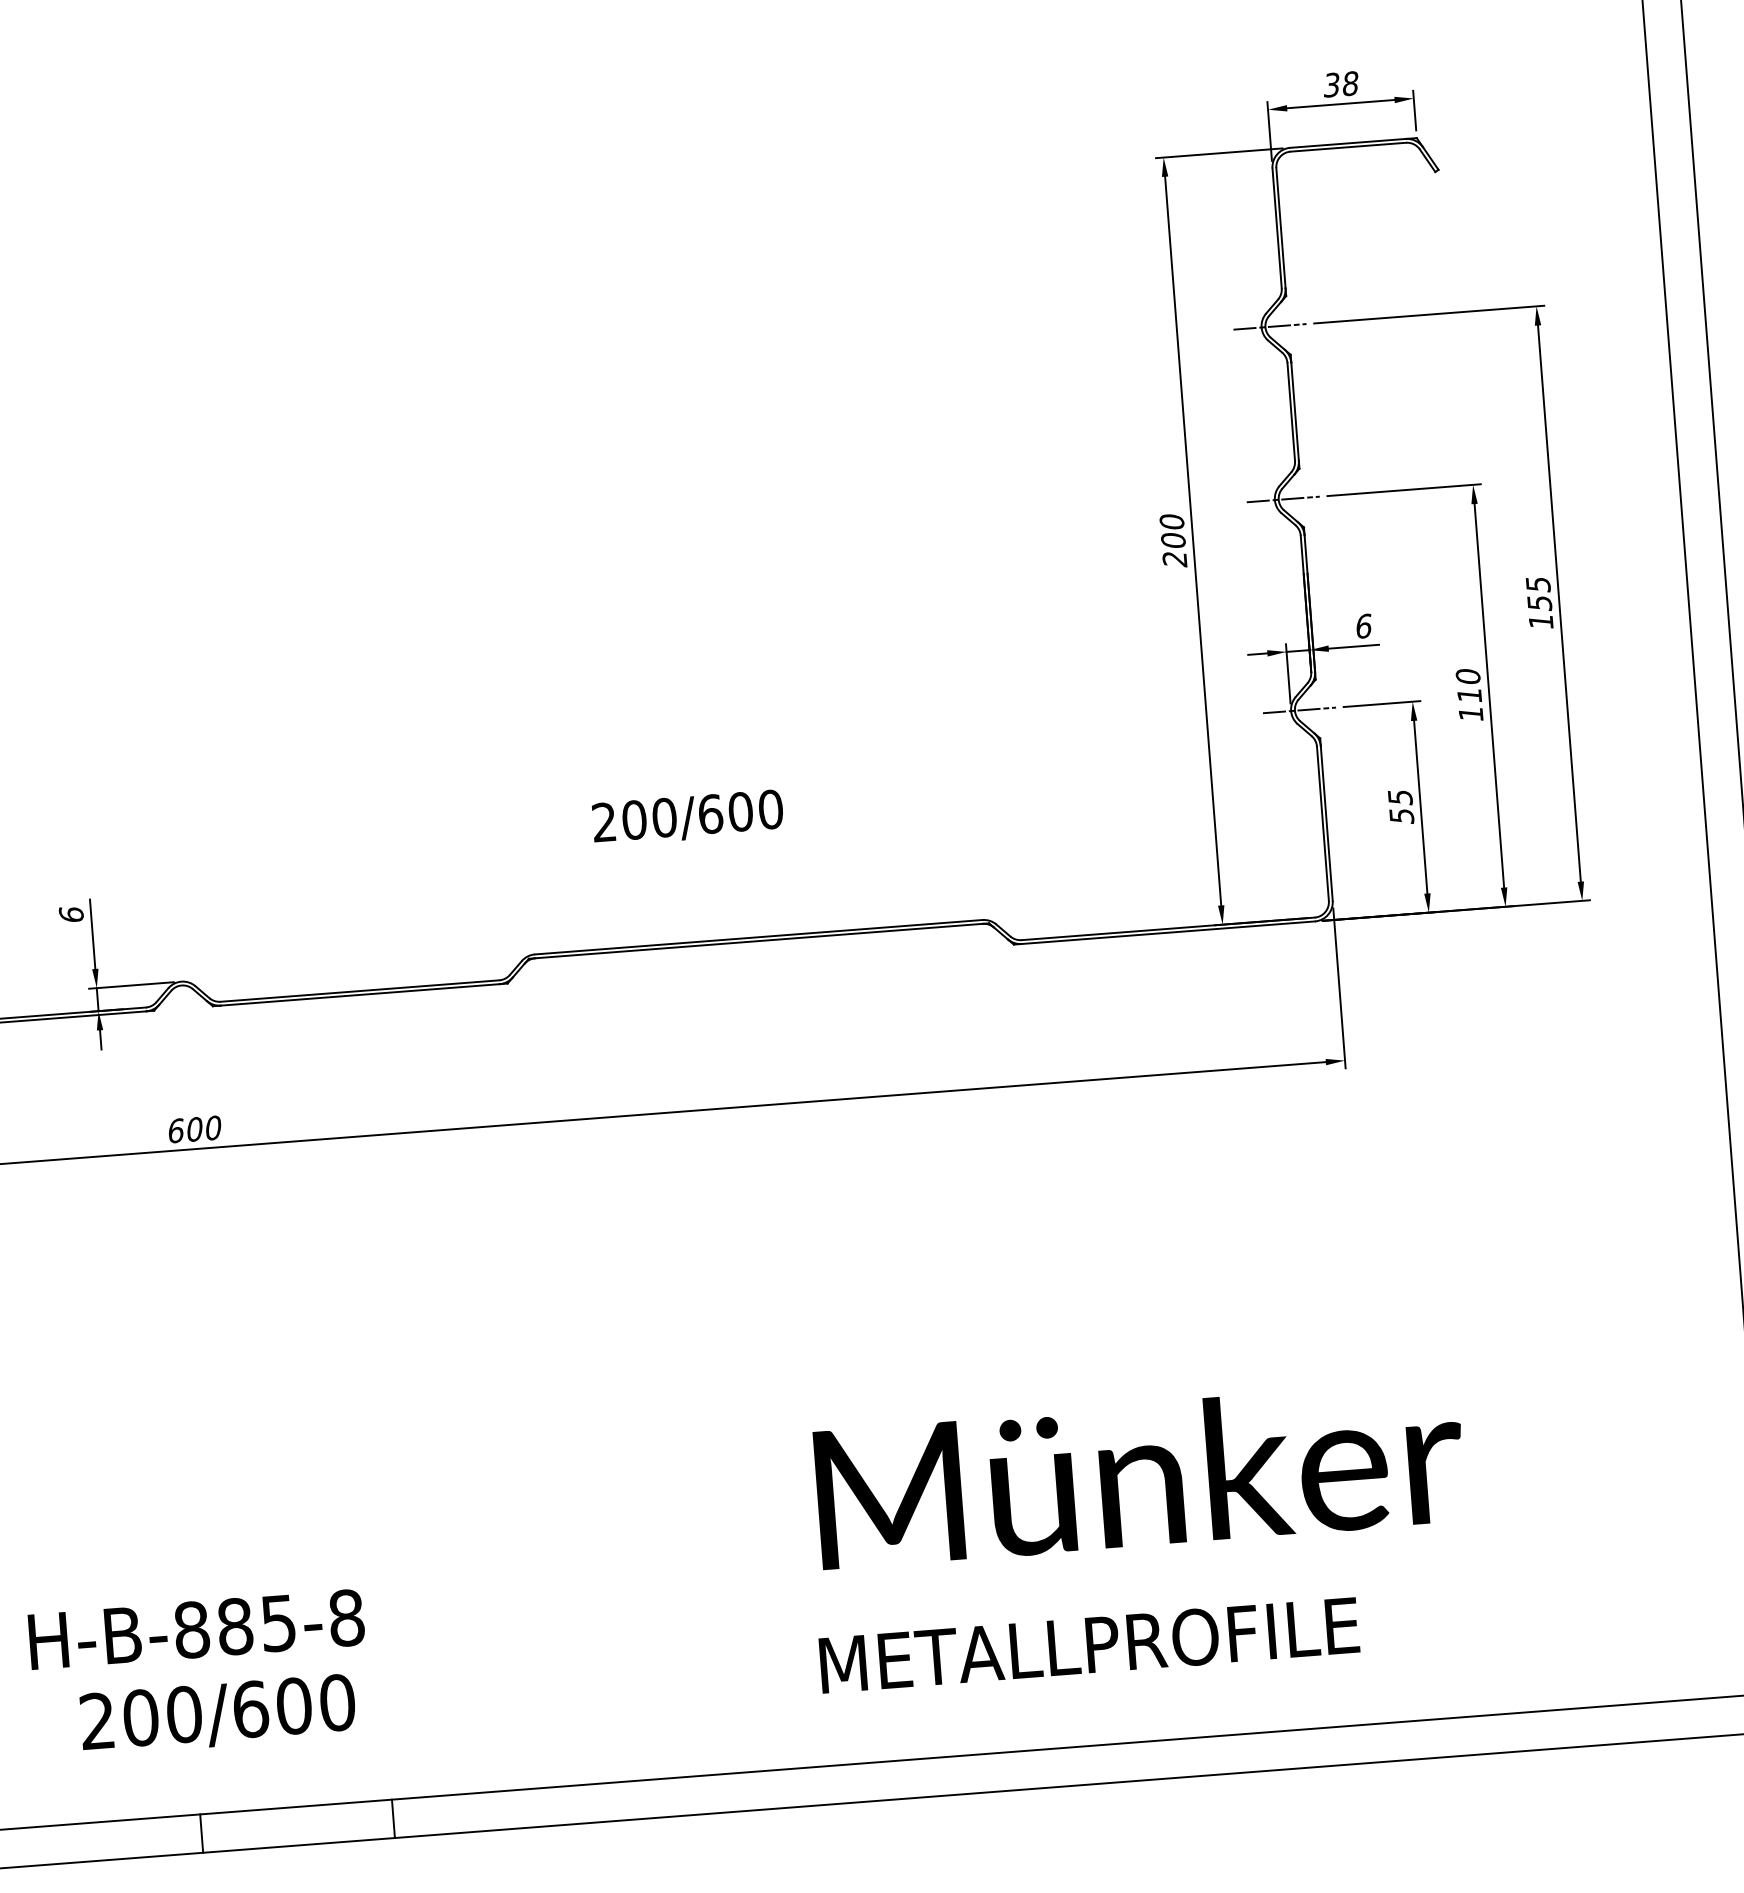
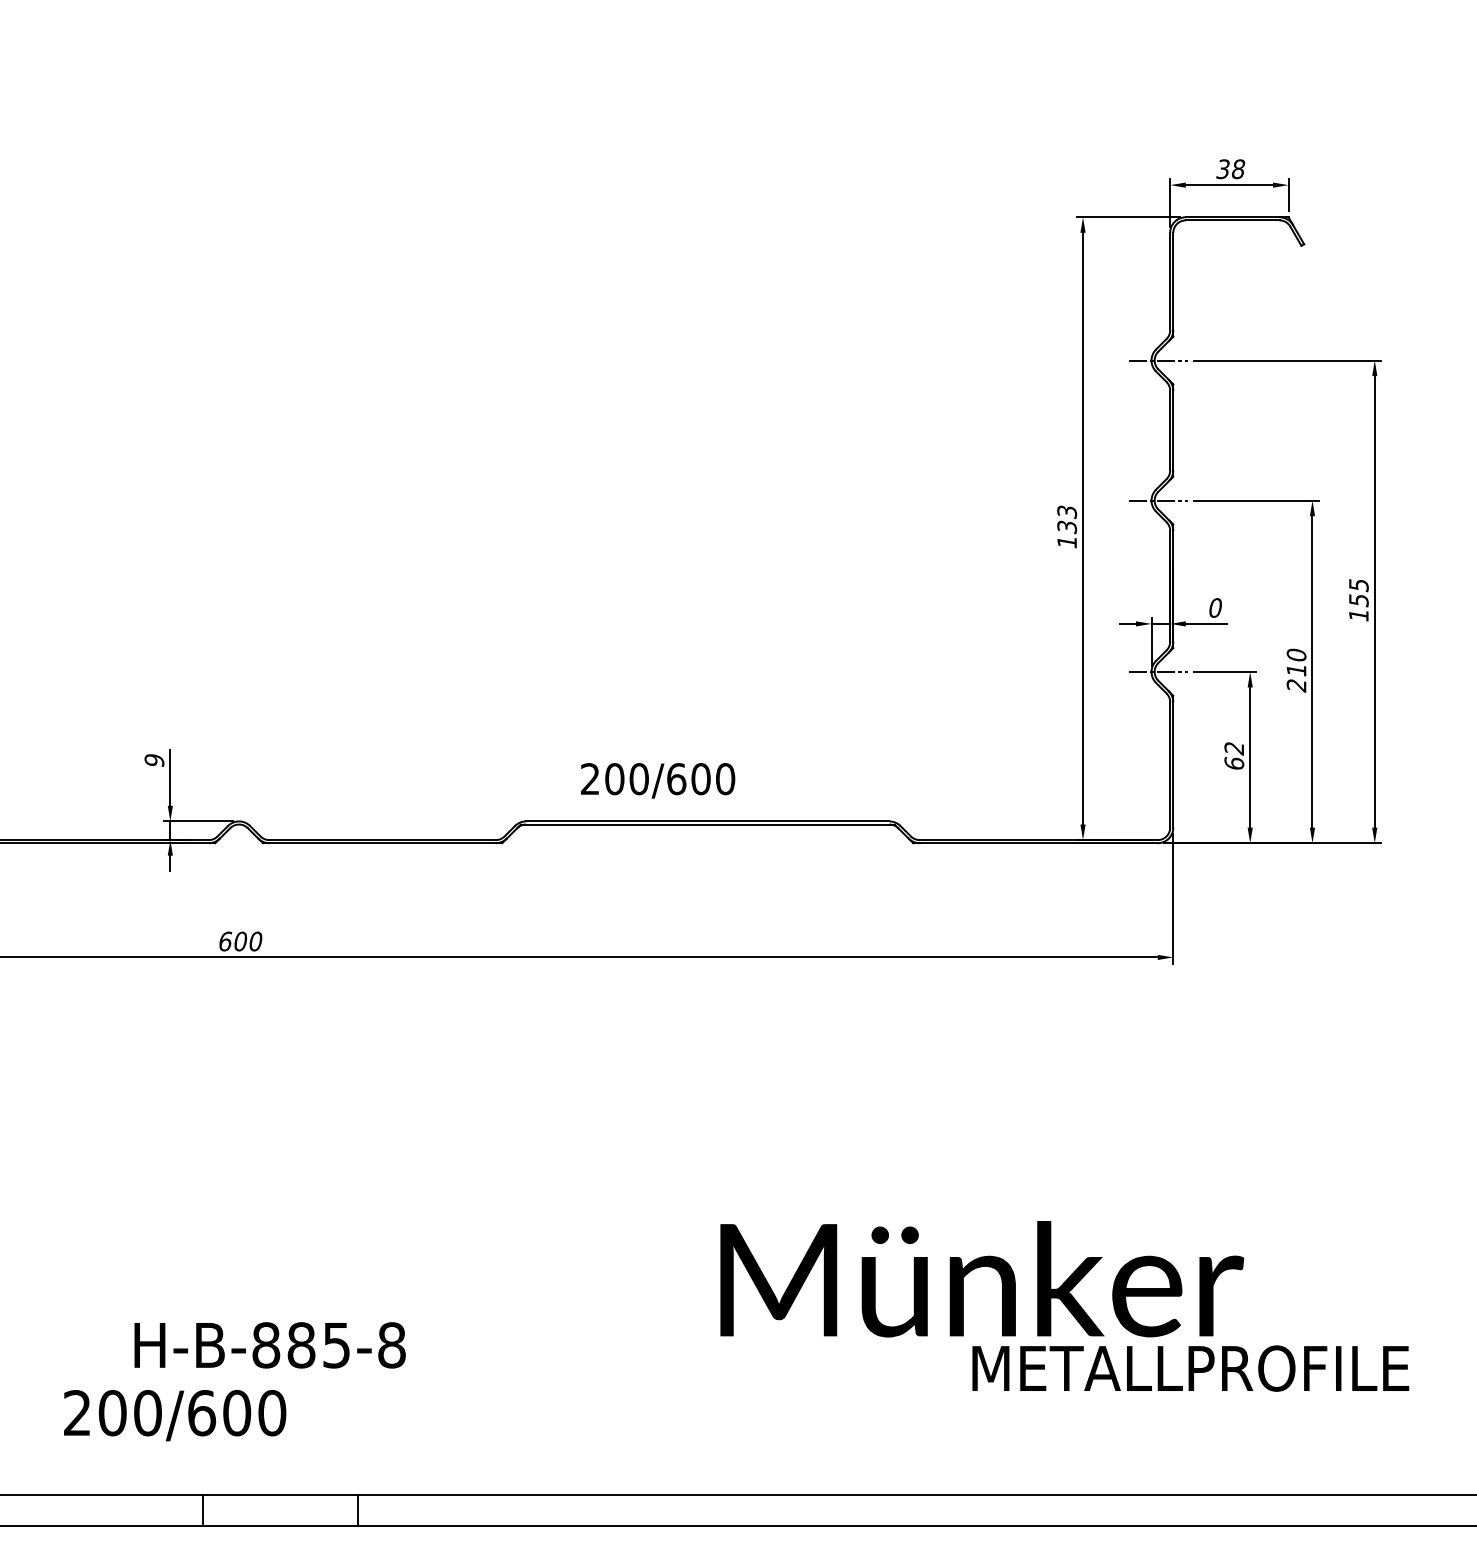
text: (1173, 541) -> (1067, 527), 200 -> 133
text: (1363, 625) -> (1215, 607), 6 -> 0
text: (1470, 714) -> (1296, 685), 110 -> 210
text: (1401, 807) -> (1234, 756), 55 -> 62
text: (688, 817) -> (658, 780), moved
text: (71, 914) -> (154, 760), 6 -> 9
text: (195, 1629) -> (269, 1345), moved
text: (1089, 1645) -> (1190, 1368), moved
text: (218, 1714) -> (175, 1415), moved

